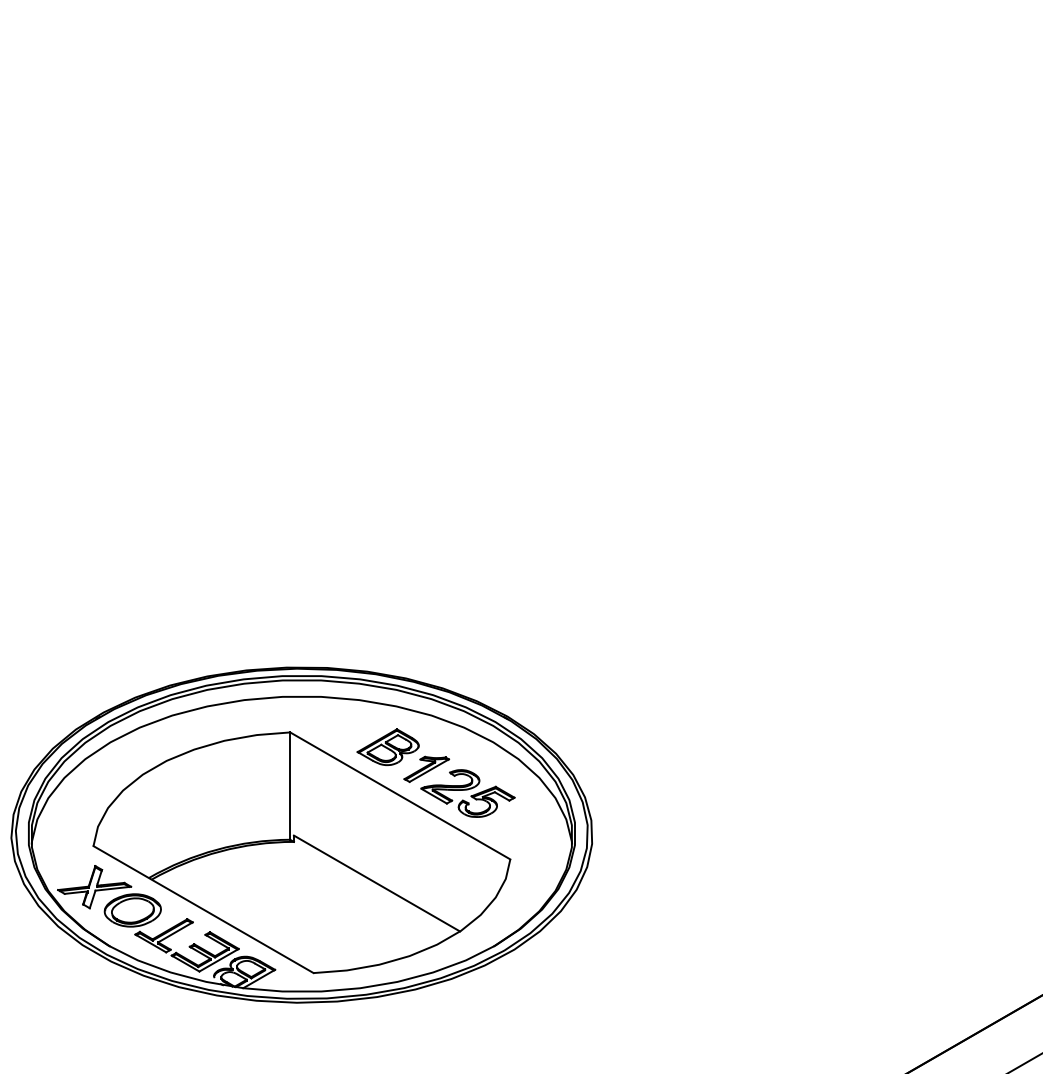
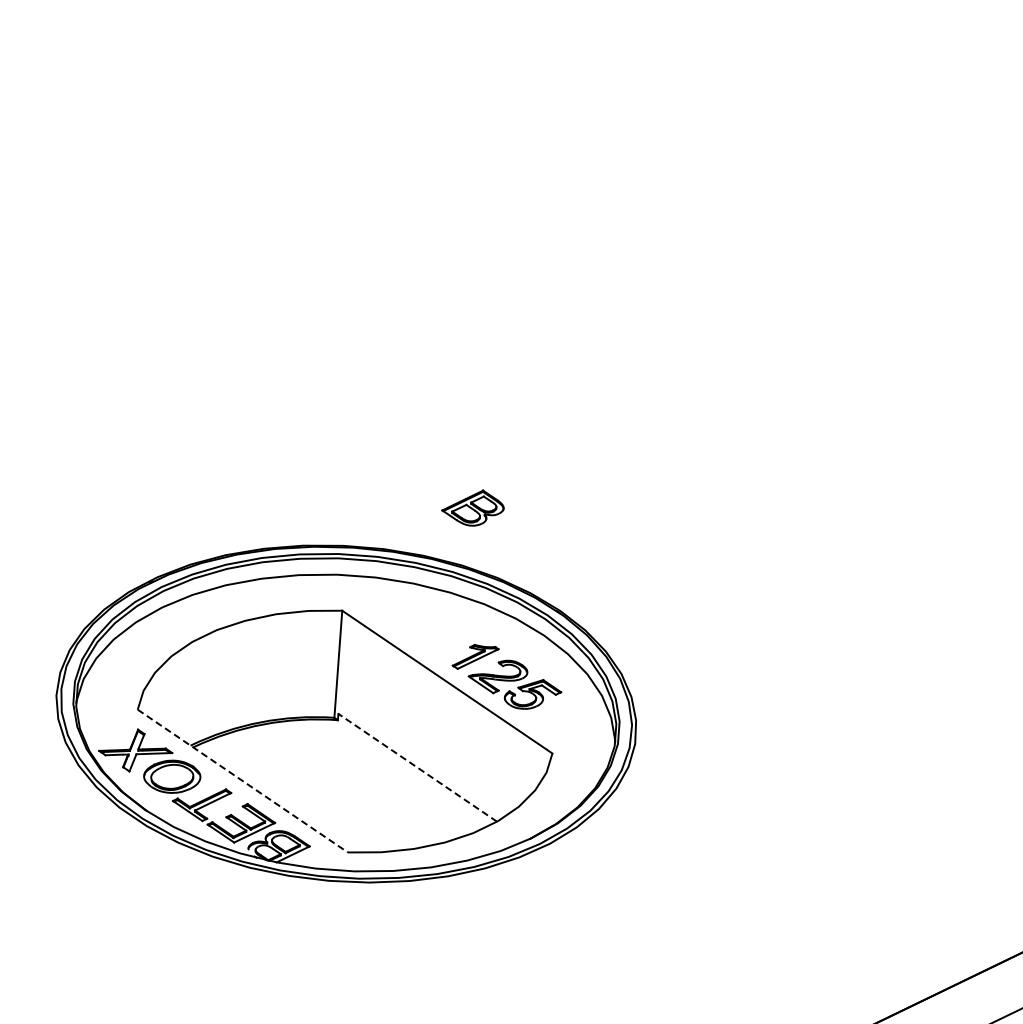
part: (387, 746) -> (472, 507), moved
line: (377, 883) -> (418, 767), solid -> dashed
line: (203, 909) -> (242, 780), solid -> dashed

